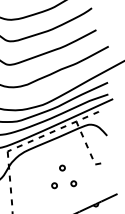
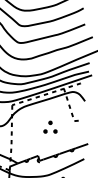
part: (63, 175) -> (50, 126), size x0.71

